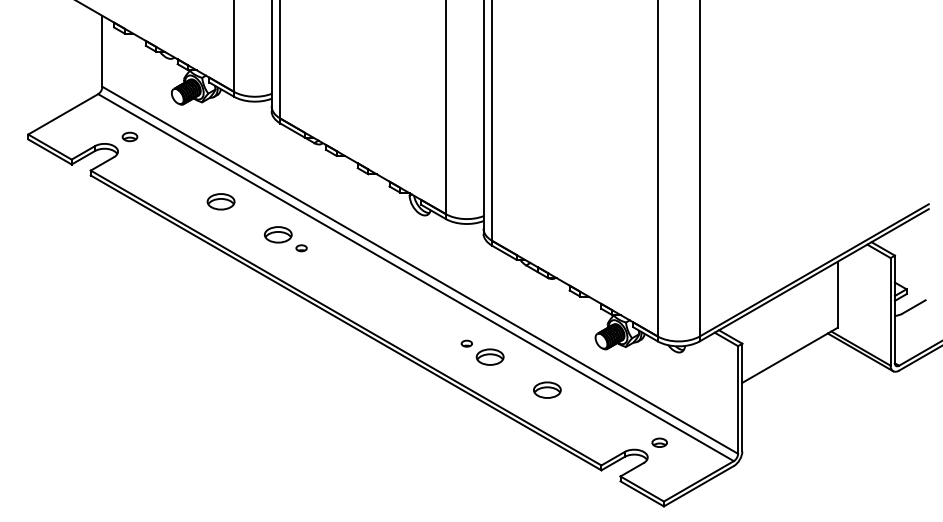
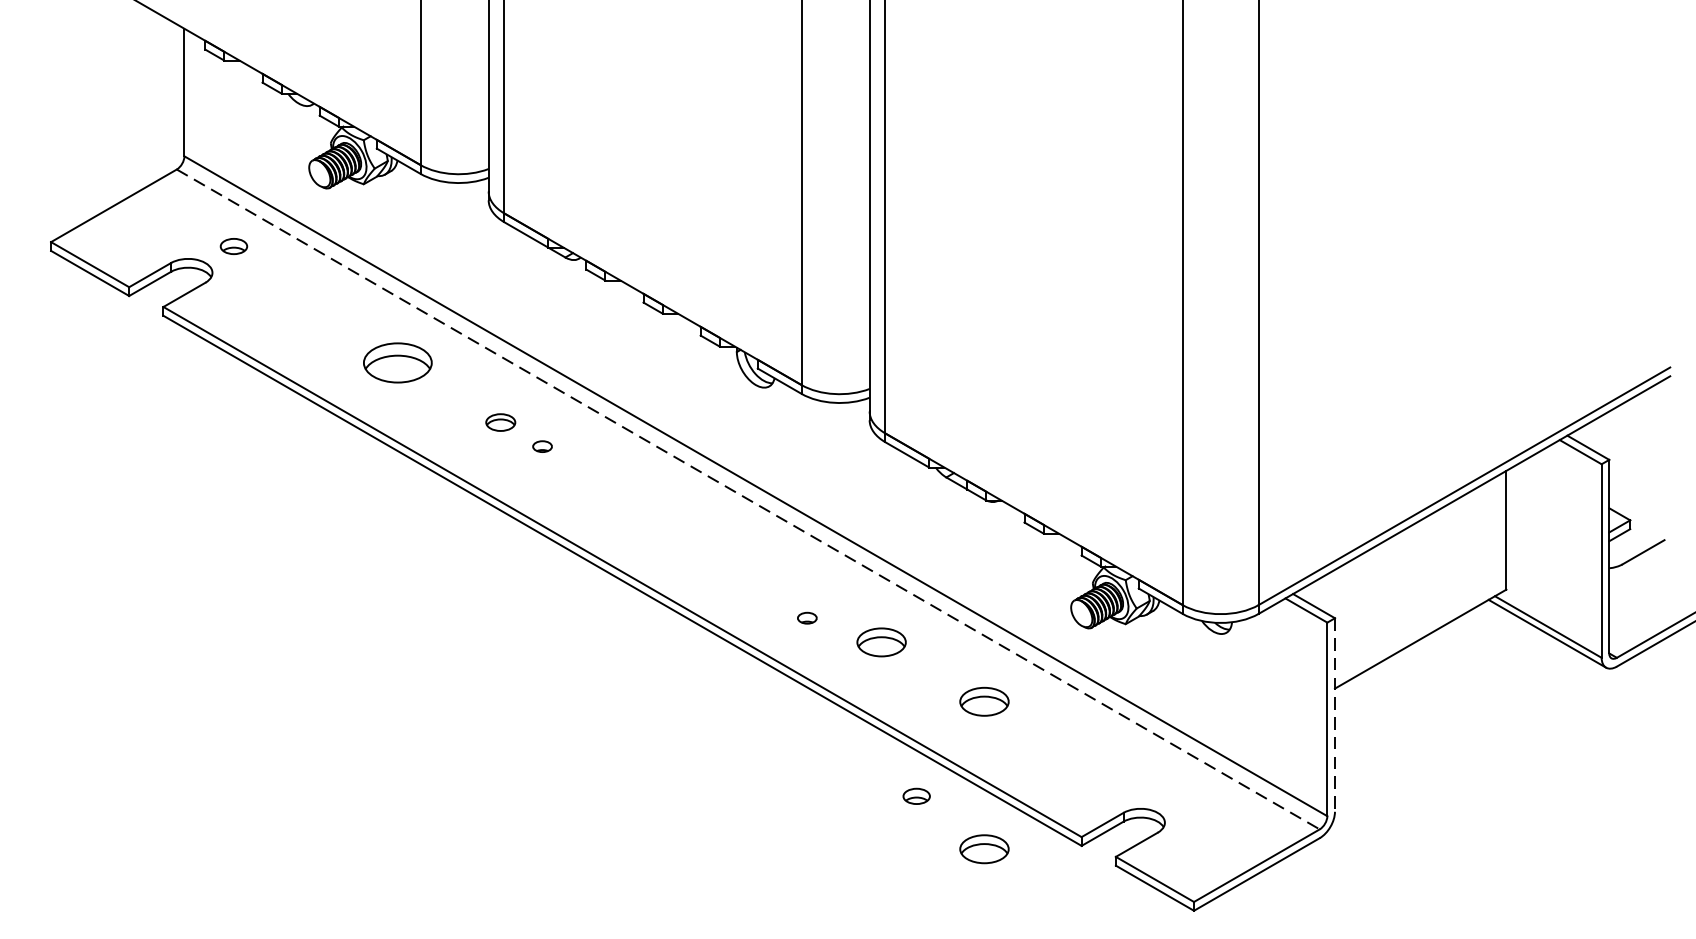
part: (220, 201) -> (396, 362), size x1.4
part: (278, 234) -> (500, 421), size x0.6
line: (416, 277) -> (749, 499), solid -> dashed
part: (466, 343) -> (806, 617), moved
line: (742, 397) -> (1335, 714), solid -> dashed
part: (659, 442) -> (916, 795), moved
part: (547, 471) -> (984, 847), added

